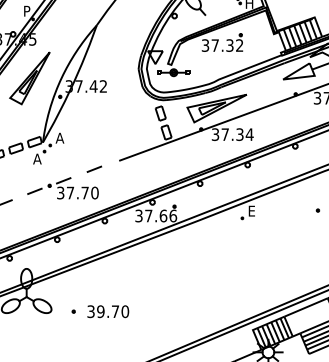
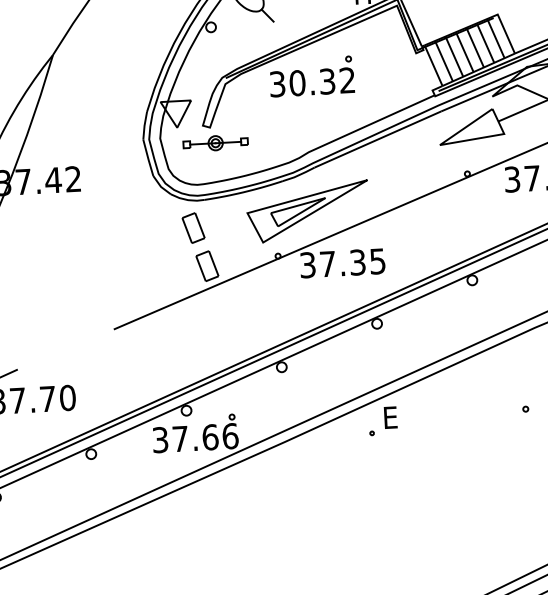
text: (215, 45) -> (297, 82), 37.32 -> 30.32
text: (249, 134) -> (377, 261), 37.34 -> 37.35
line: (94, 168) -> (64, 347), removed

